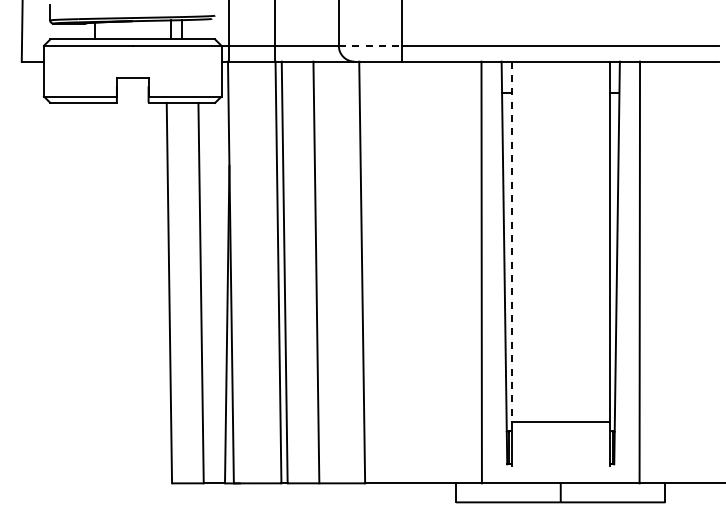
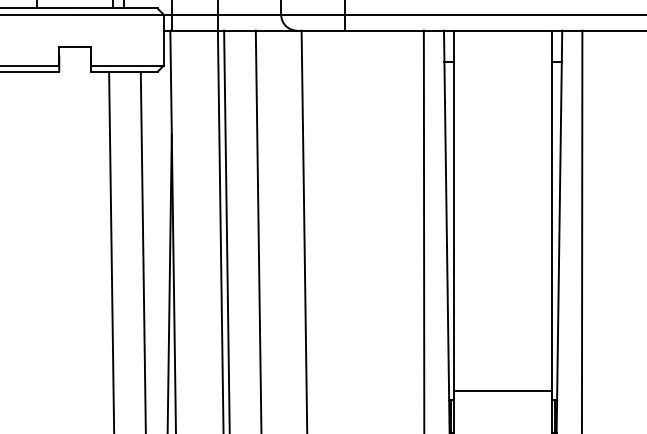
line: (370, 45) -> (312, 14), dashed -> solid
line: (511, 242) -> (453, 211), dashed -> solid

